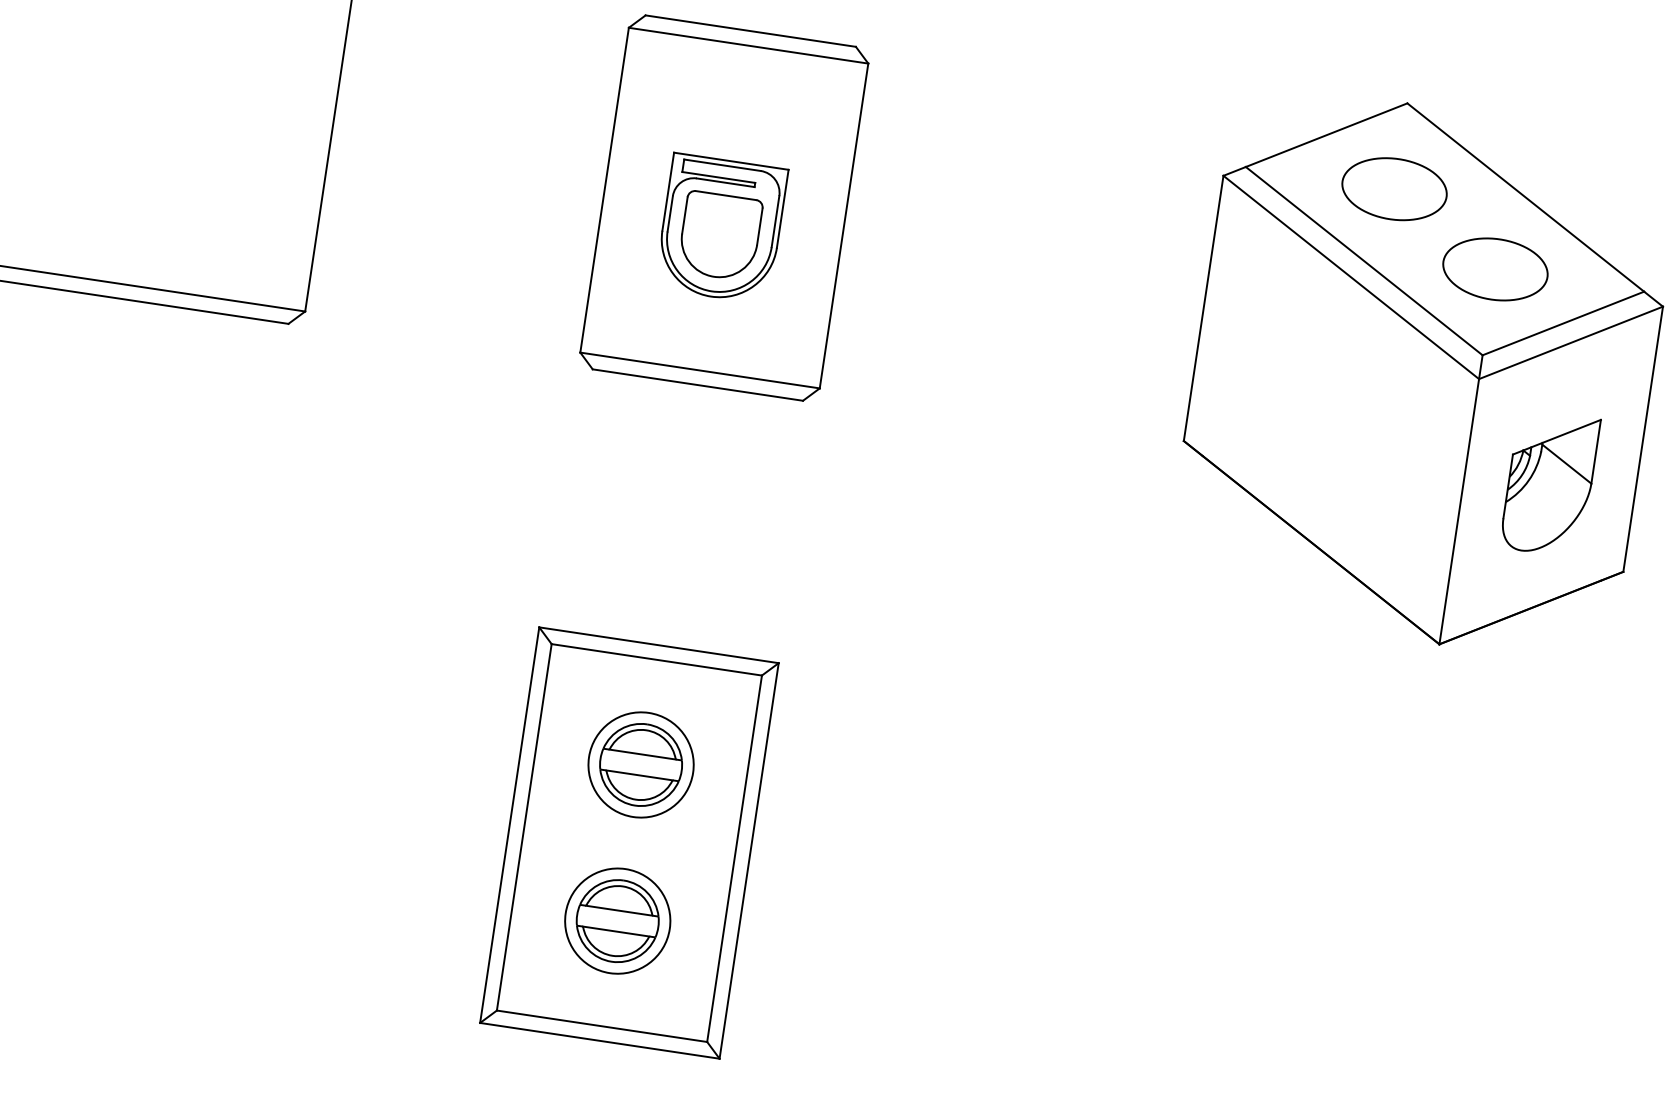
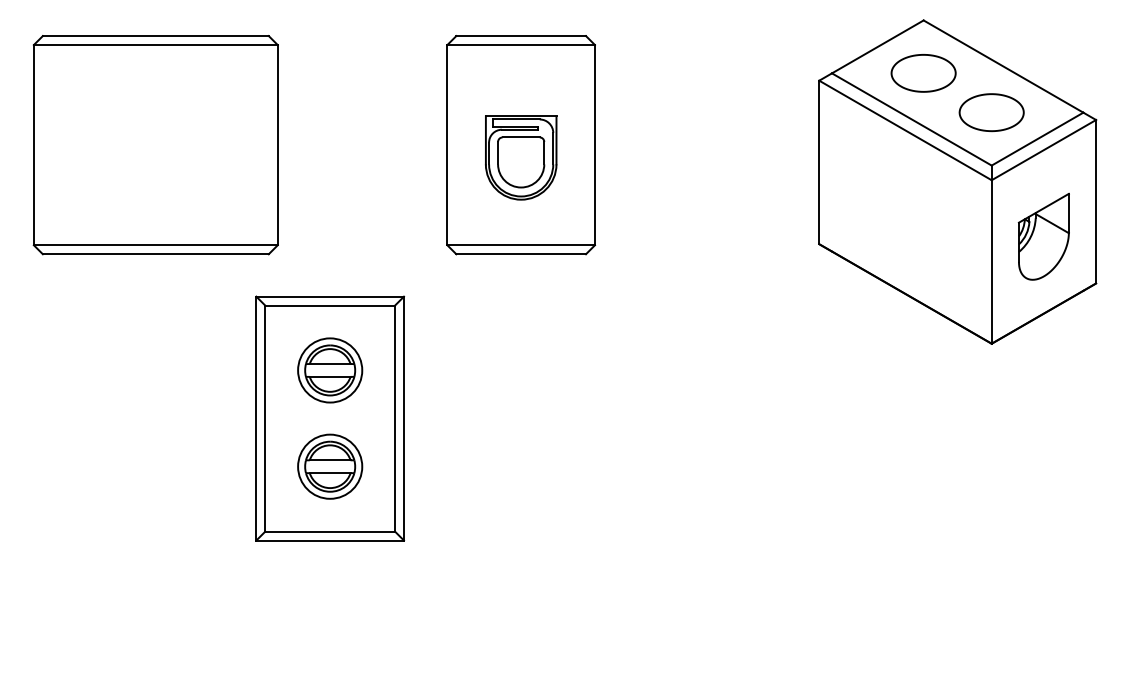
part: (629, 842) -> (330, 418), moved

